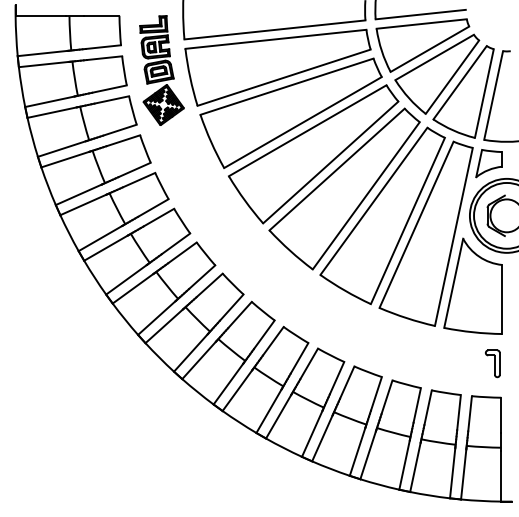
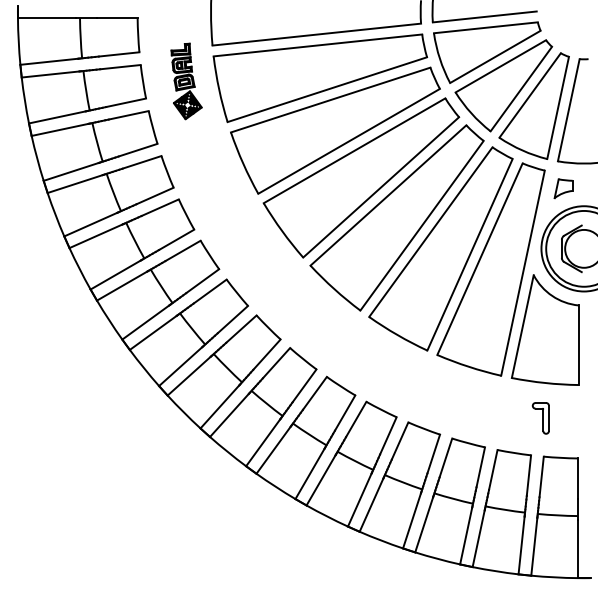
part: (161, 70) -> (186, 81), size x0.6
part: (489, 163) -> (563, 188), size x0.6
part: (492, 363) -> (540, 418), moved

